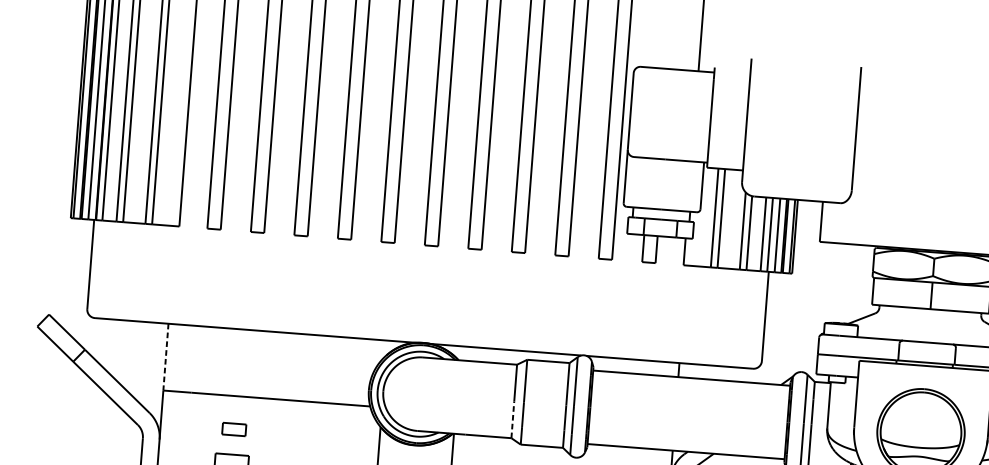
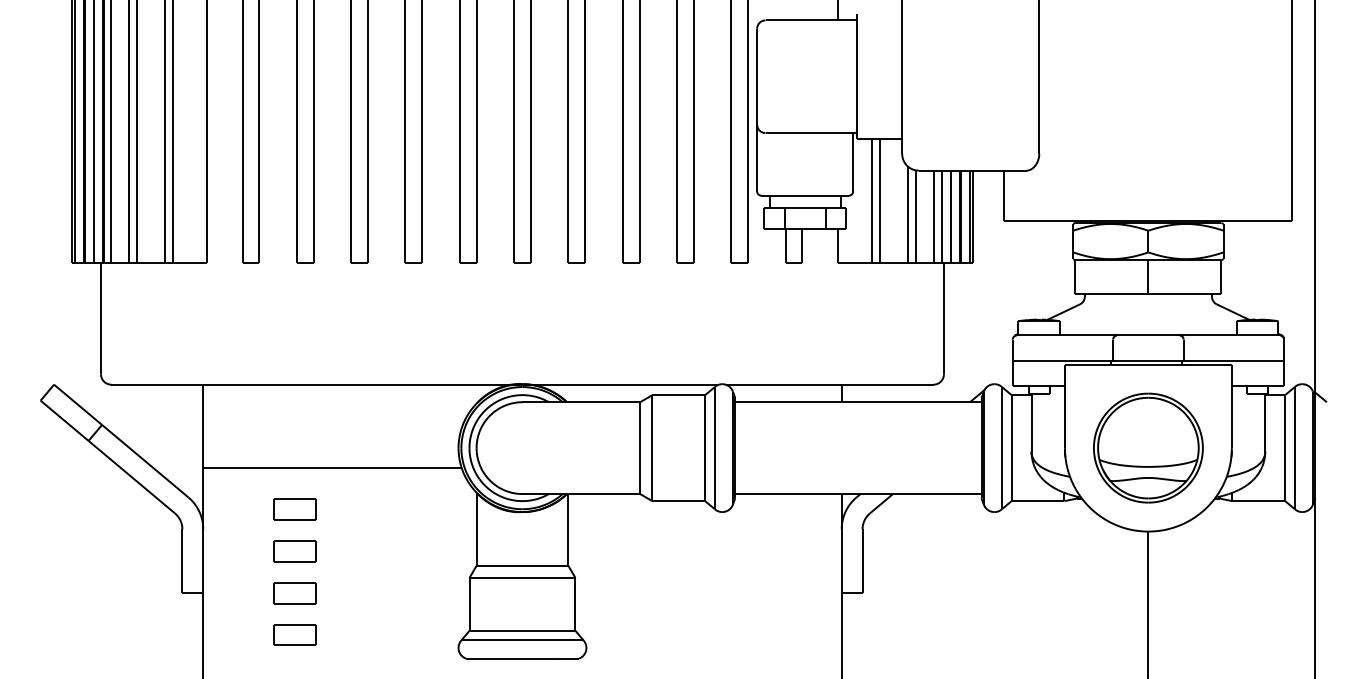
line: (166, 357) -> (203, 426), dashed -> solid
line: (513, 420) -> (640, 471), dashed -> solid
part: (233, 429) -> (294, 509), size x1.43

